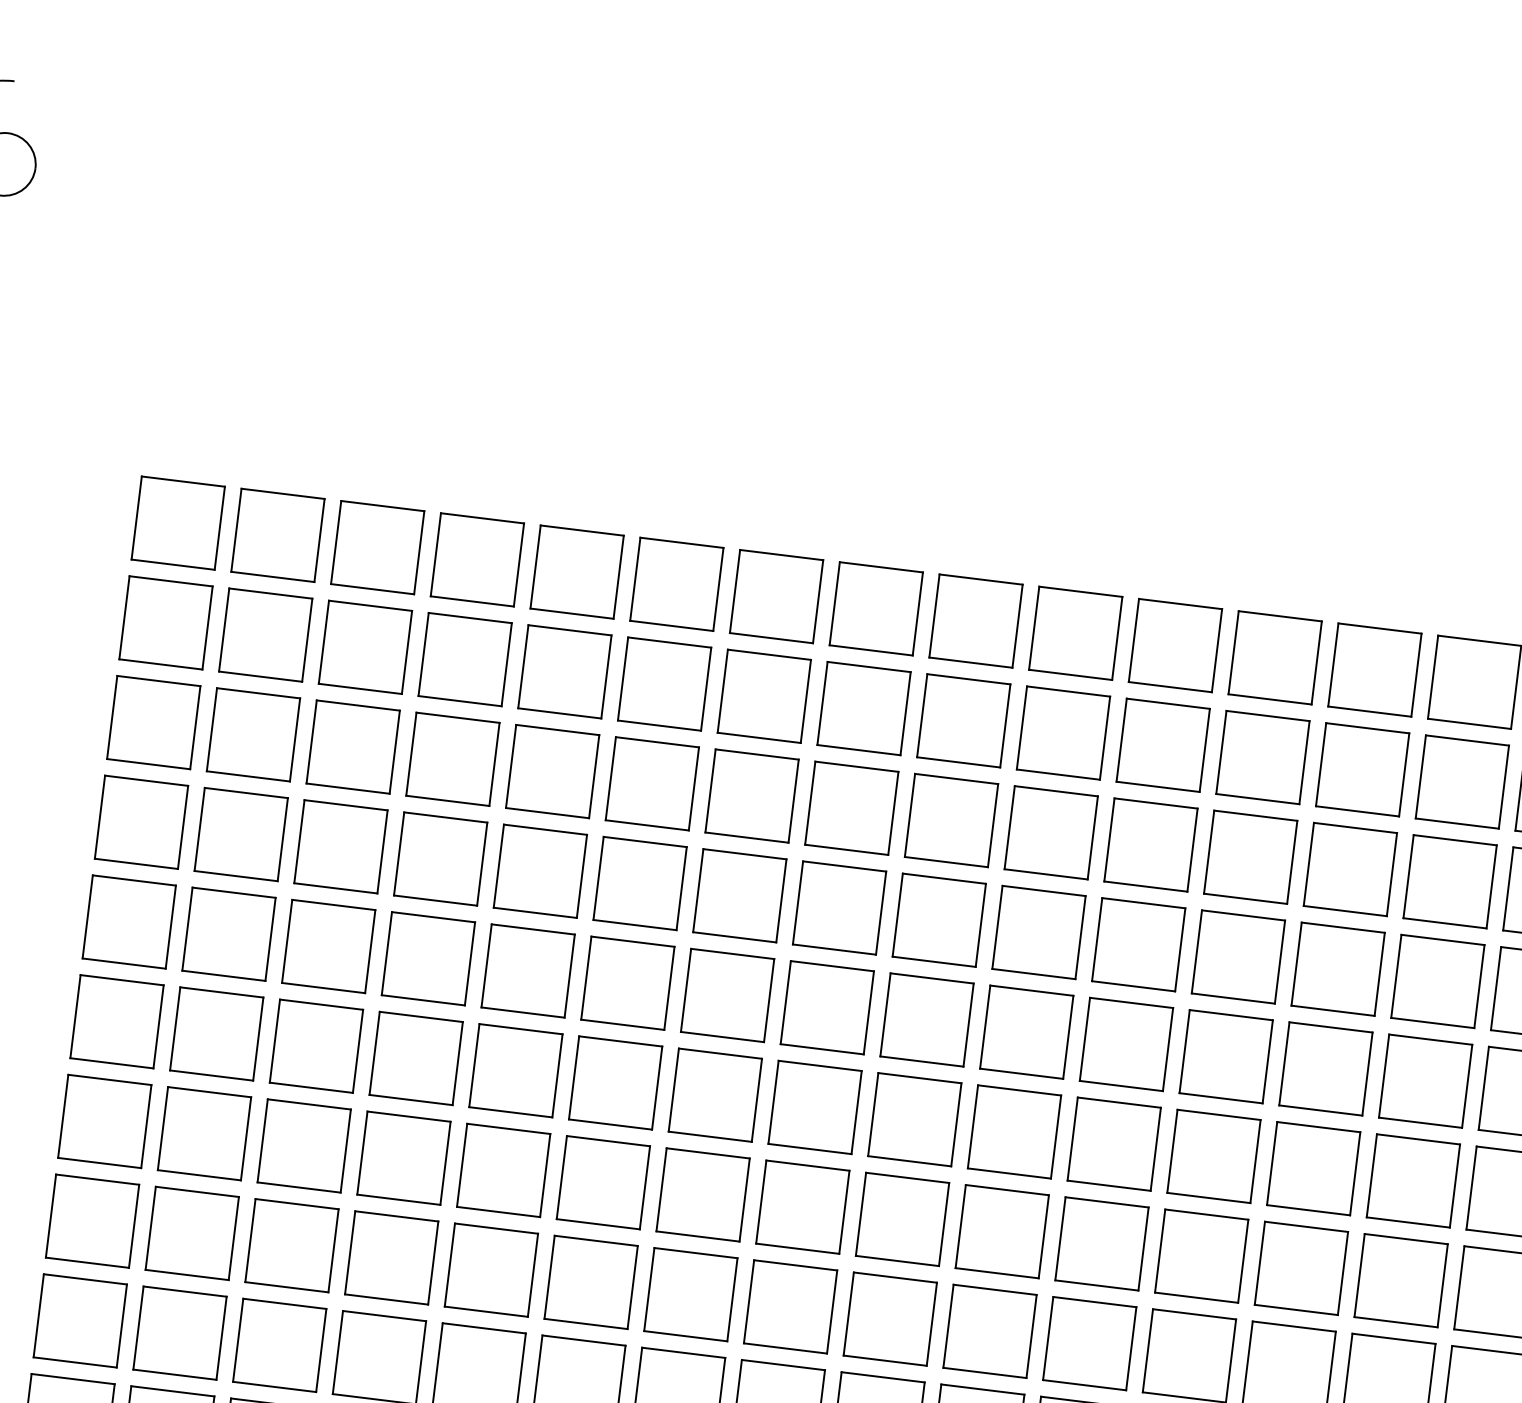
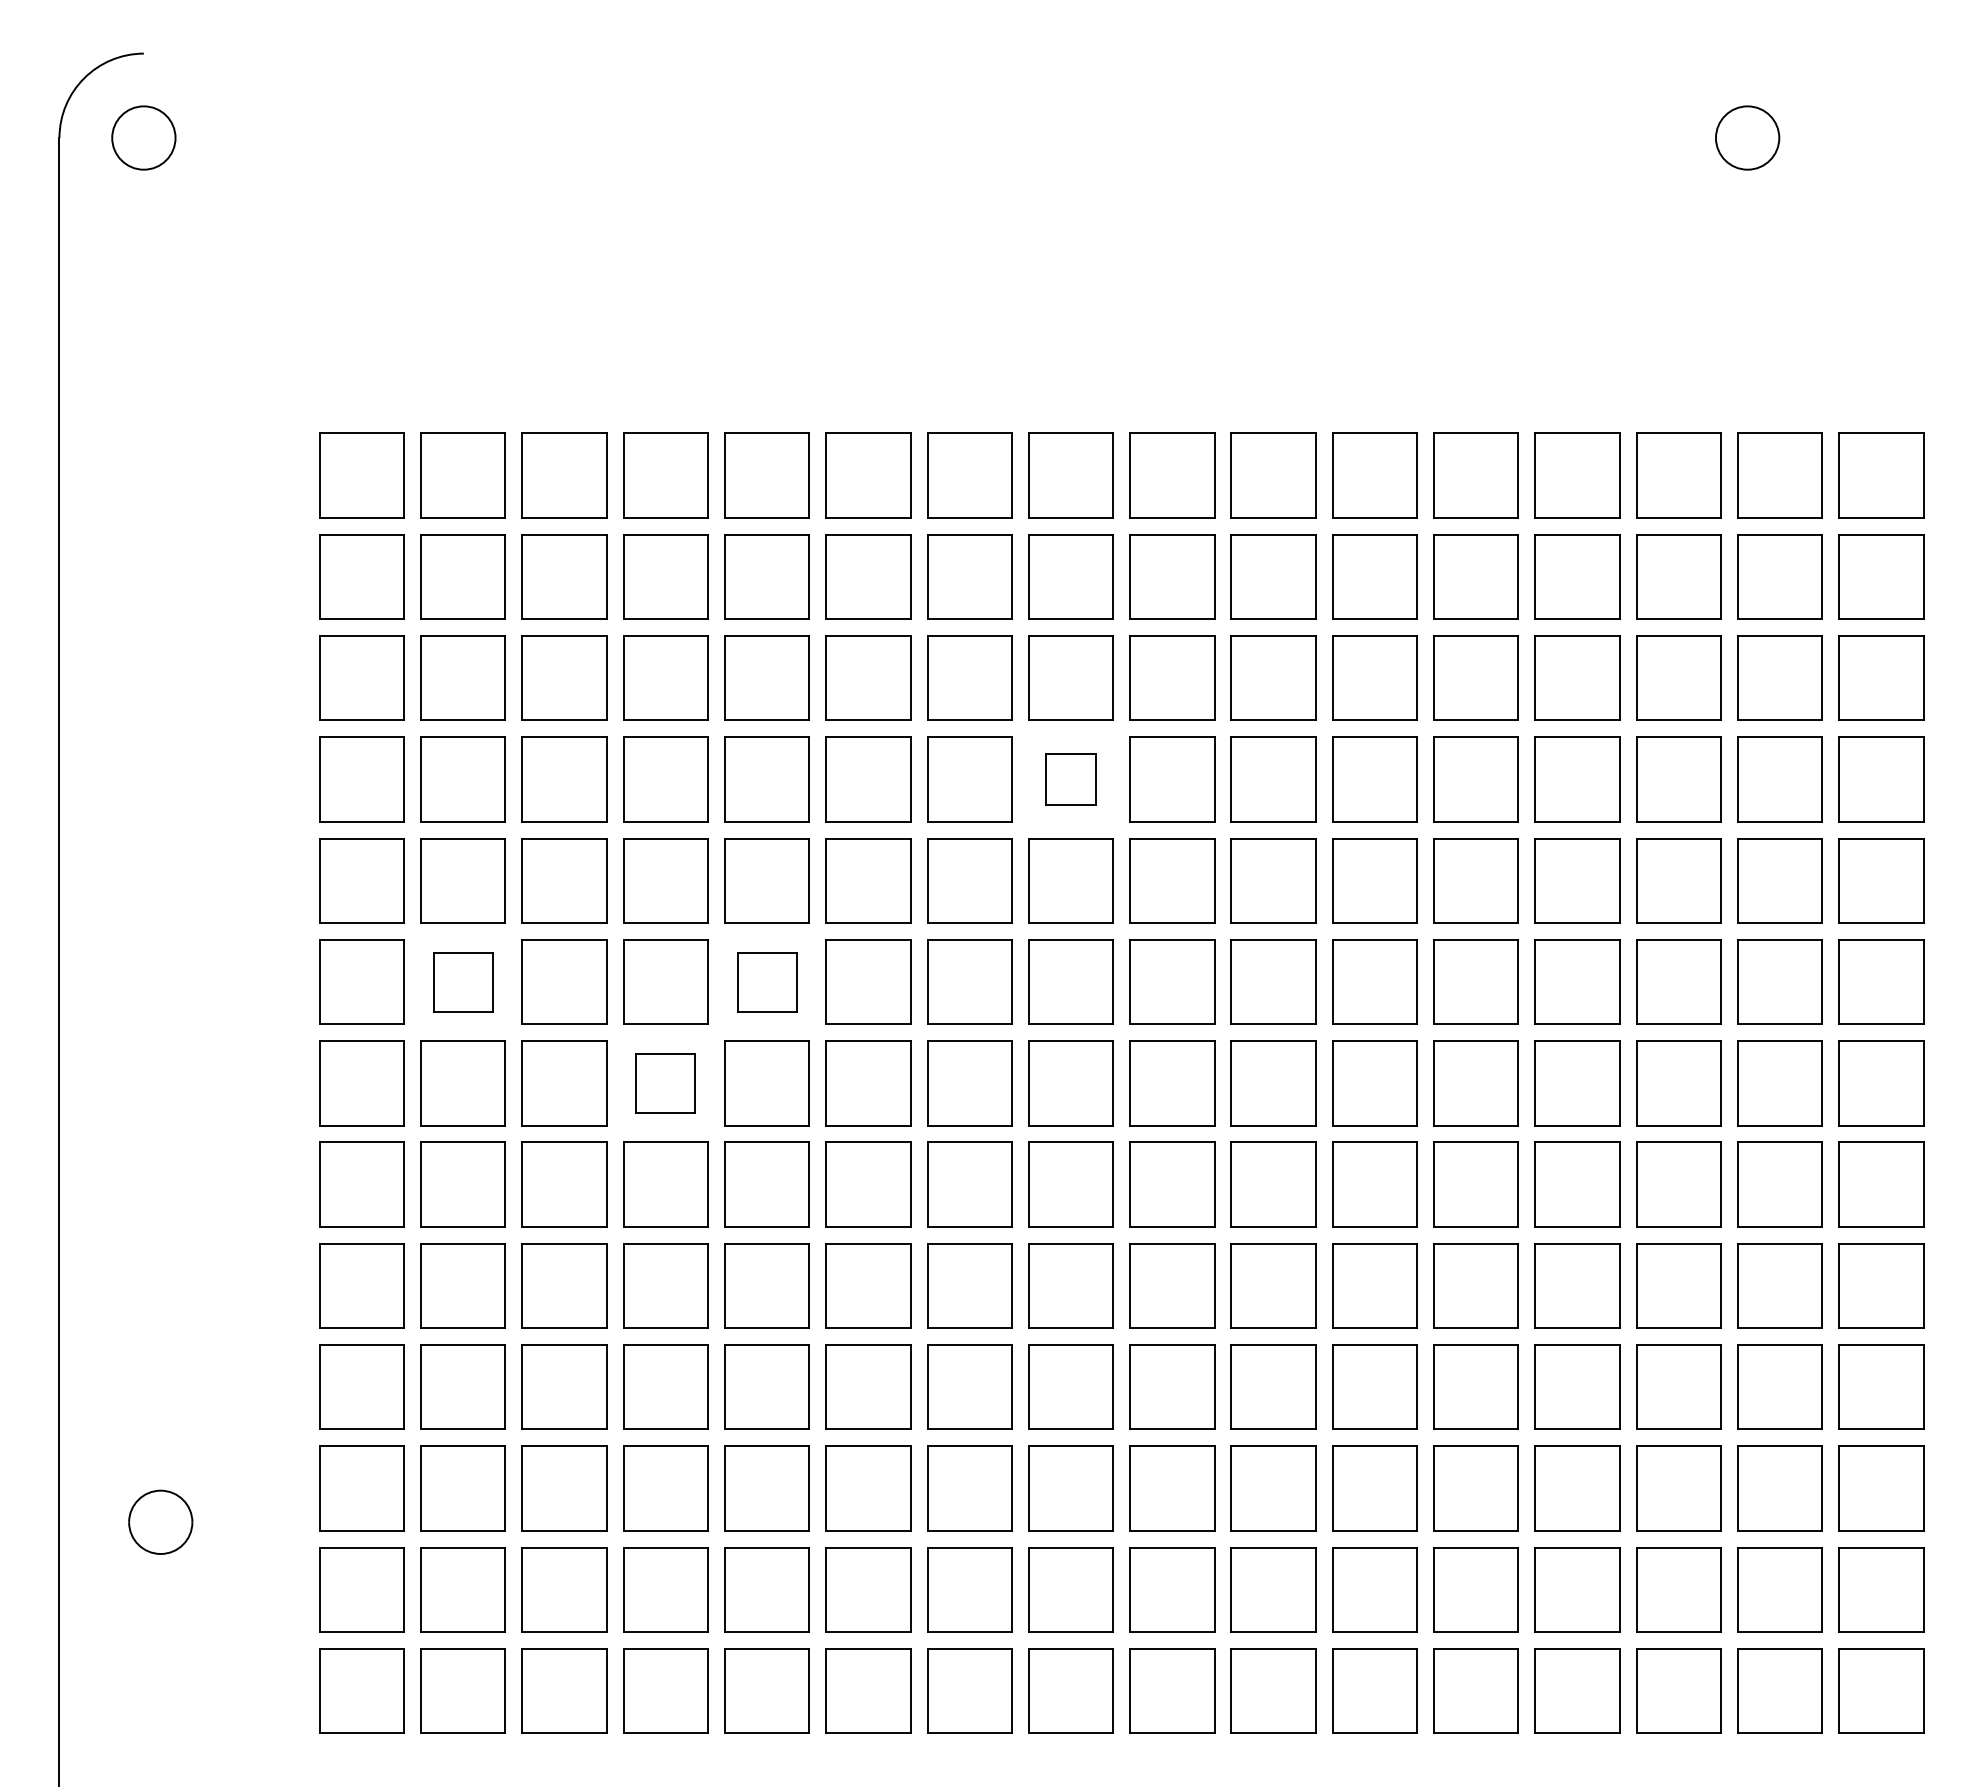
part: (839, 907) -> (1070, 779), size x0.6
part: (216, 1033) -> (462, 981), size x0.7
part: (515, 1070) -> (766, 981), size x0.7
part: (403, 1158) -> (665, 1083), size x0.7

